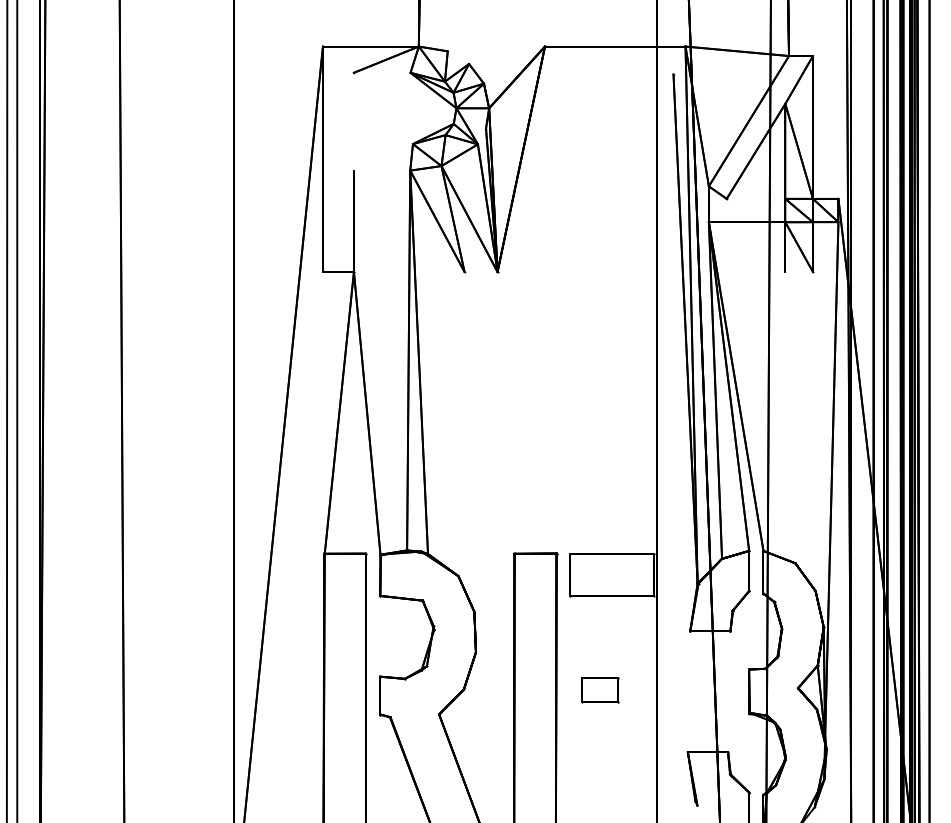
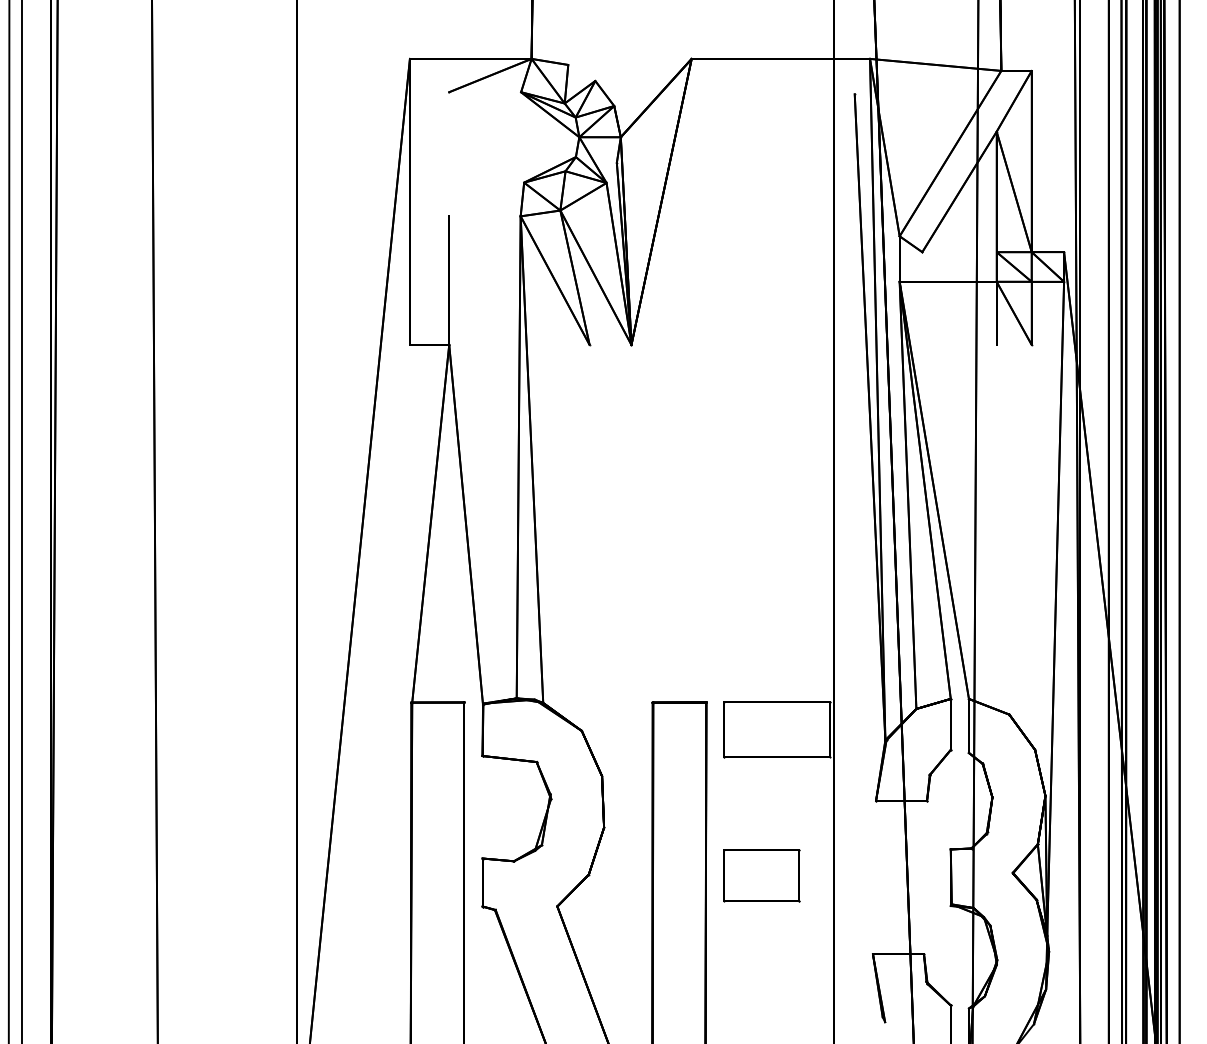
part: (600, 690) -> (762, 876), size x1.67

